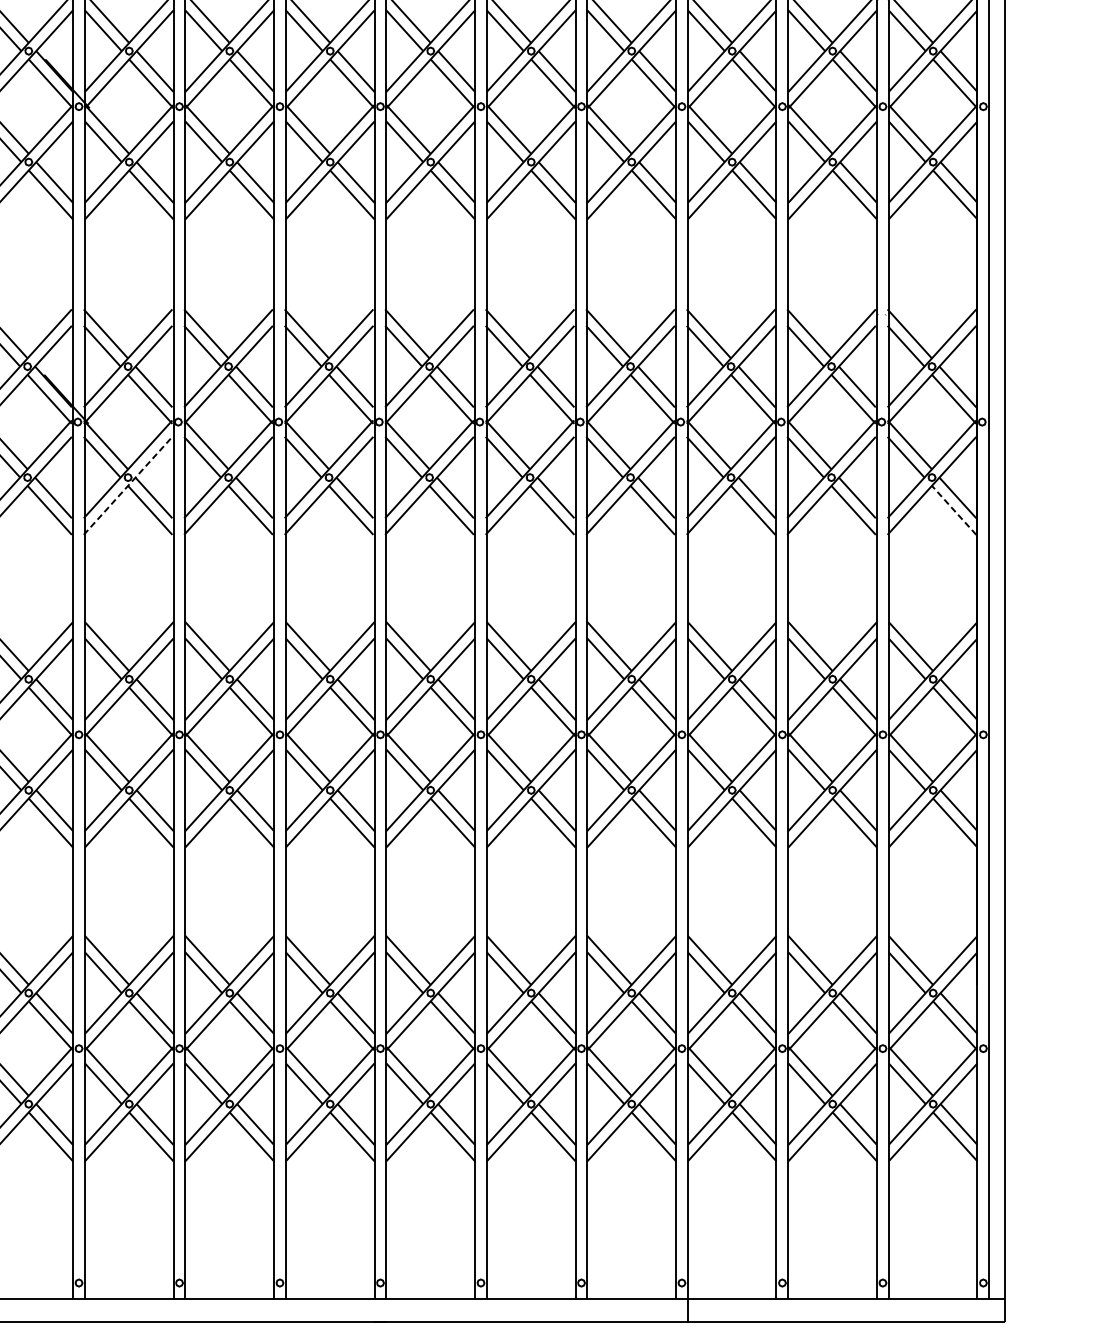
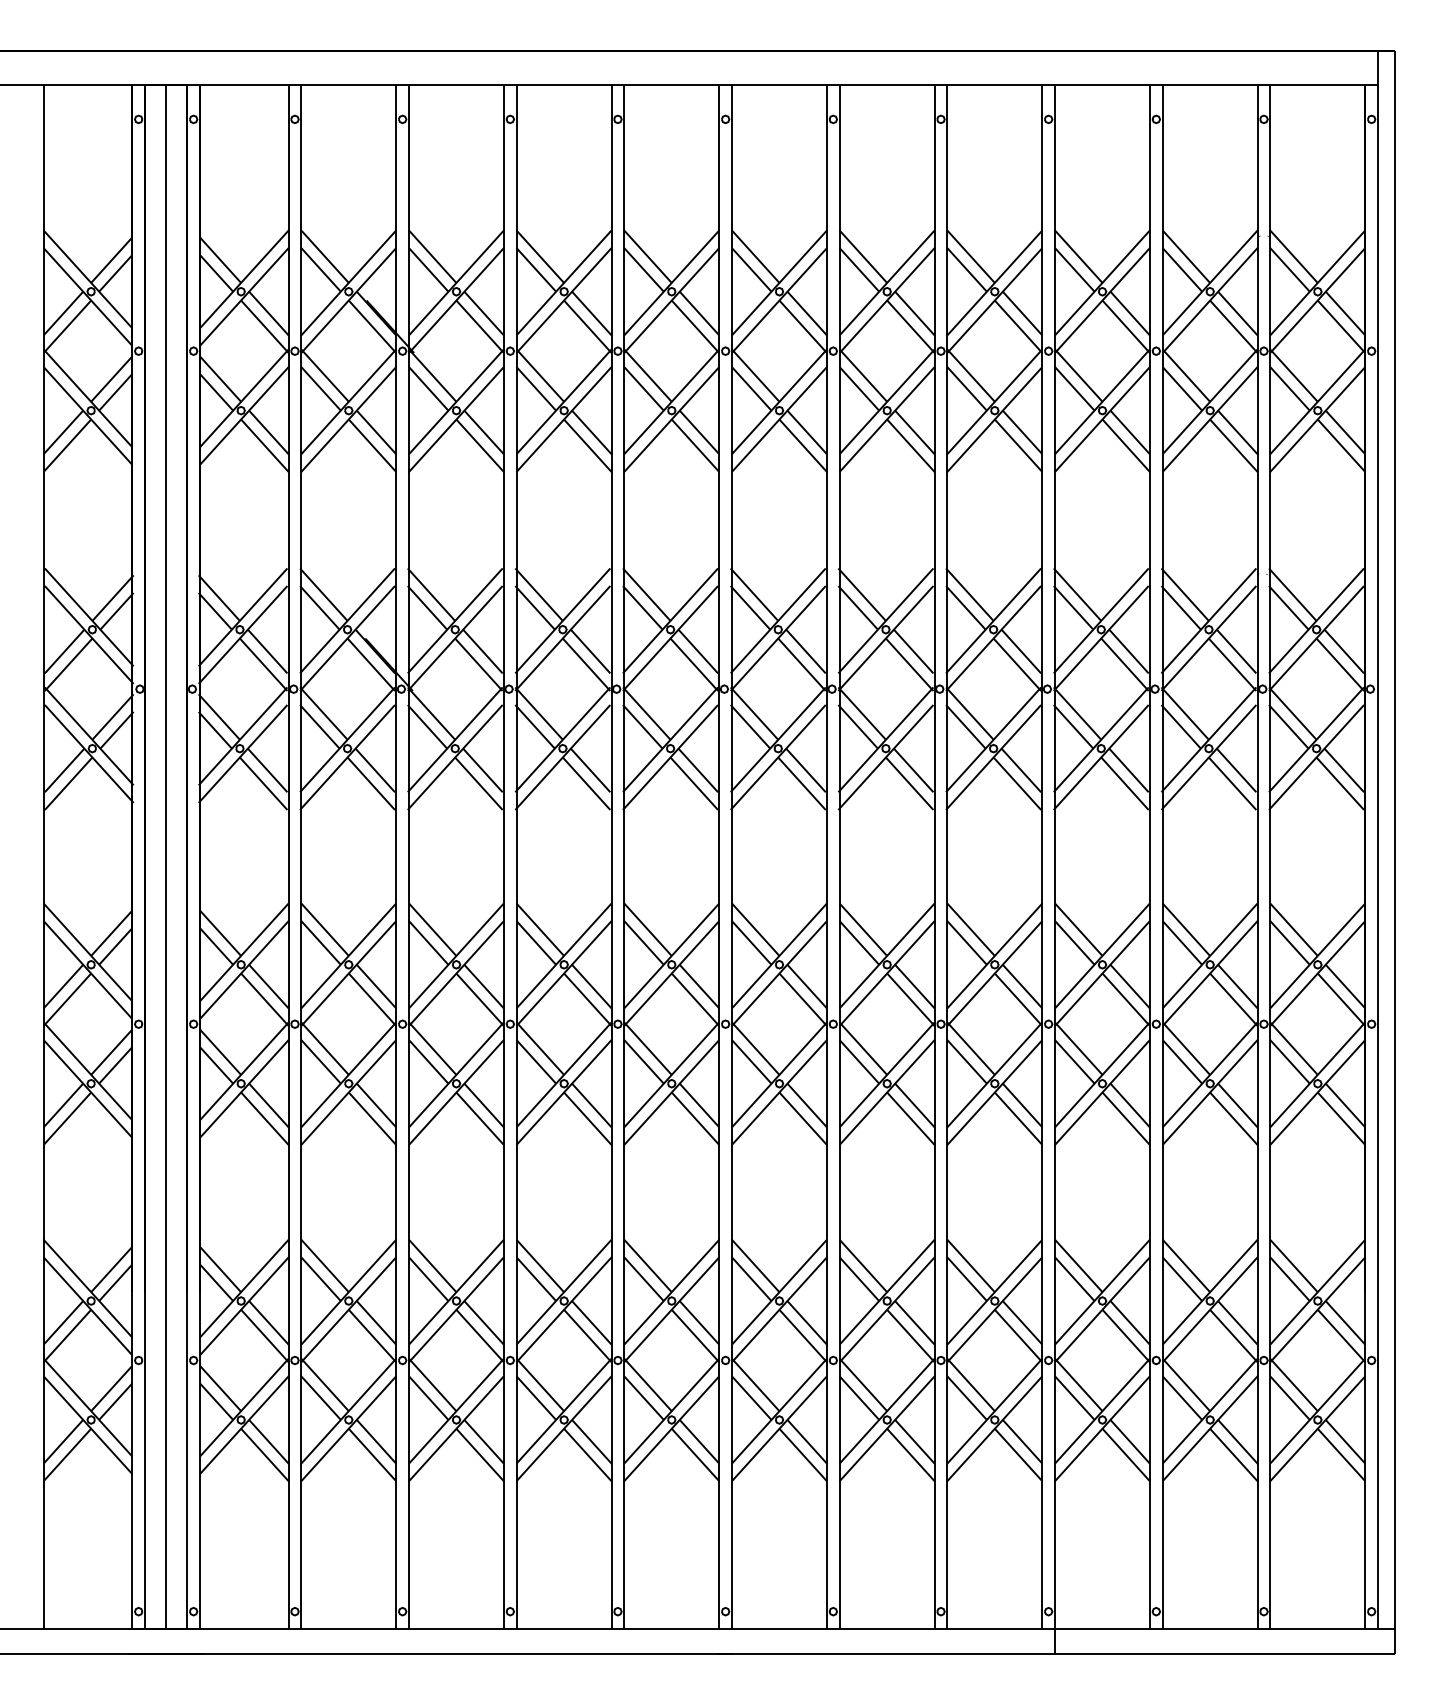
line: (128, 485) -> (455, 757), dashed -> solid
line: (953, 510) -> (1339, 783), dashed -> solid

